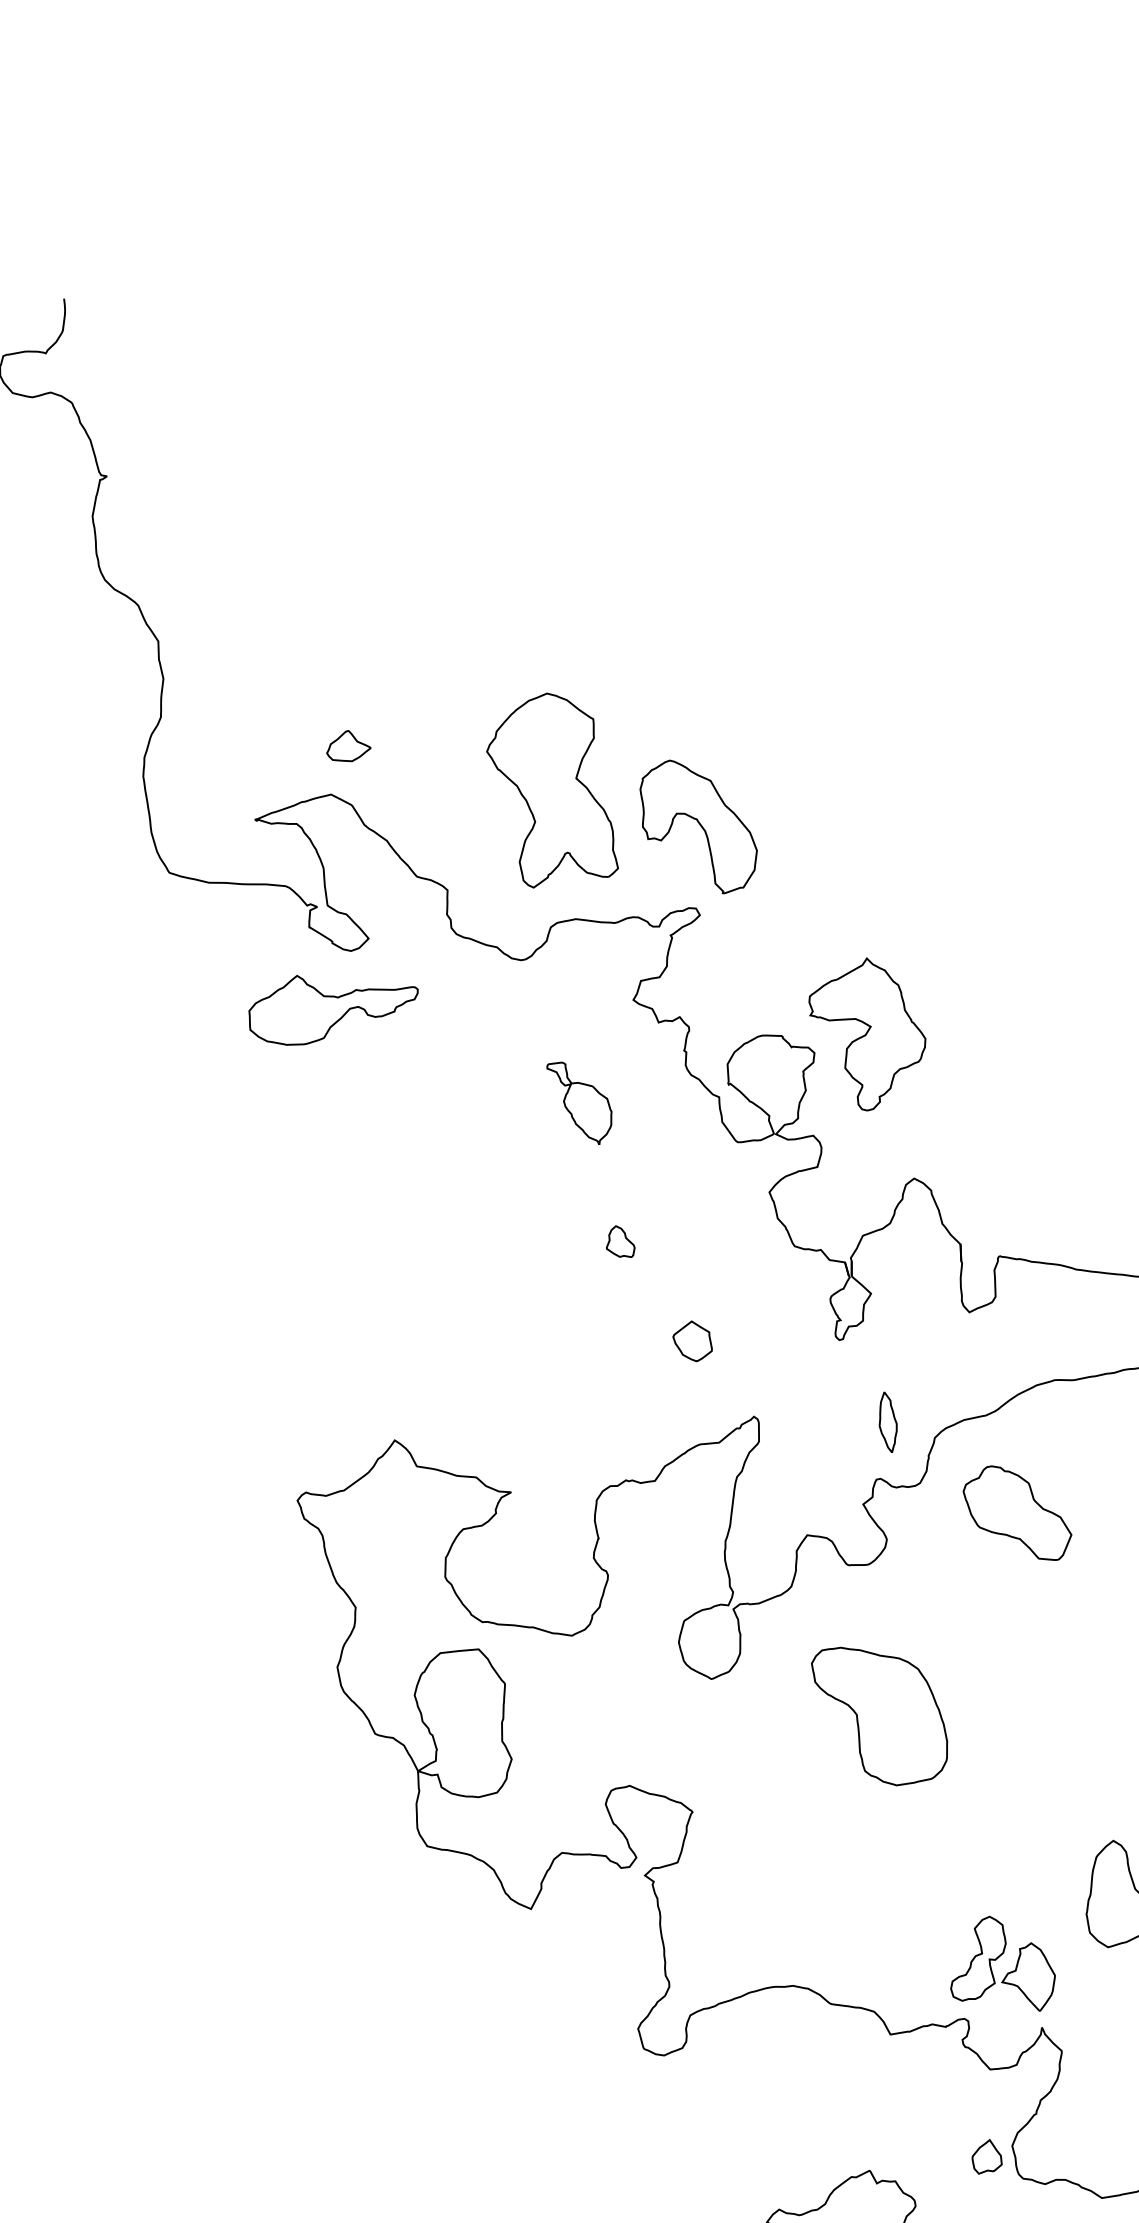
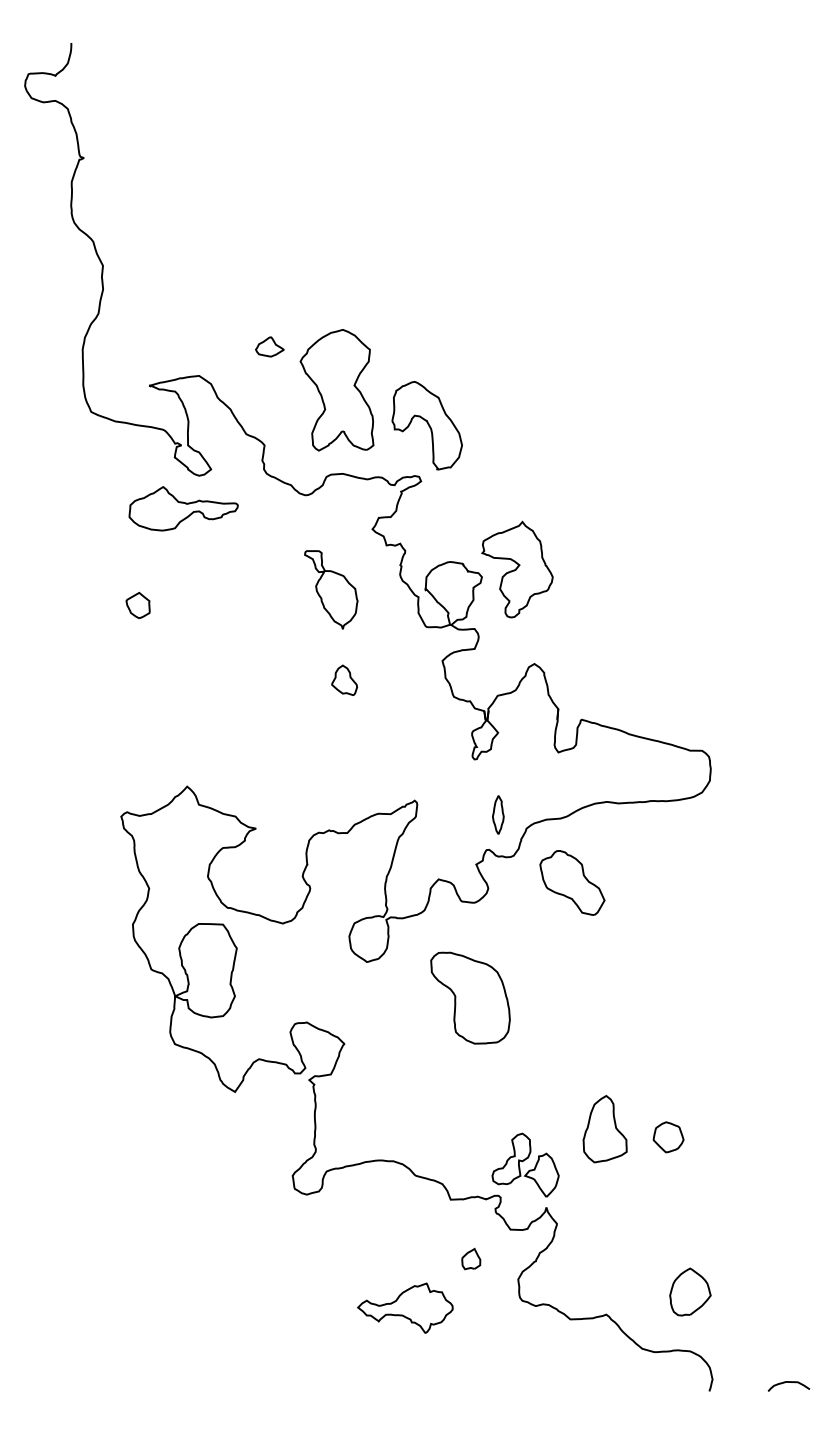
part: (347, 745) -> (269, 346), moved
part: (581, 1102) -> (331, 589), size x1.43
part: (619, 1240) -> (344, 679), size x1.43
part: (691, 1340) -> (137, 604), moved
part: (986, 2155) -> (471, 1258), moved

